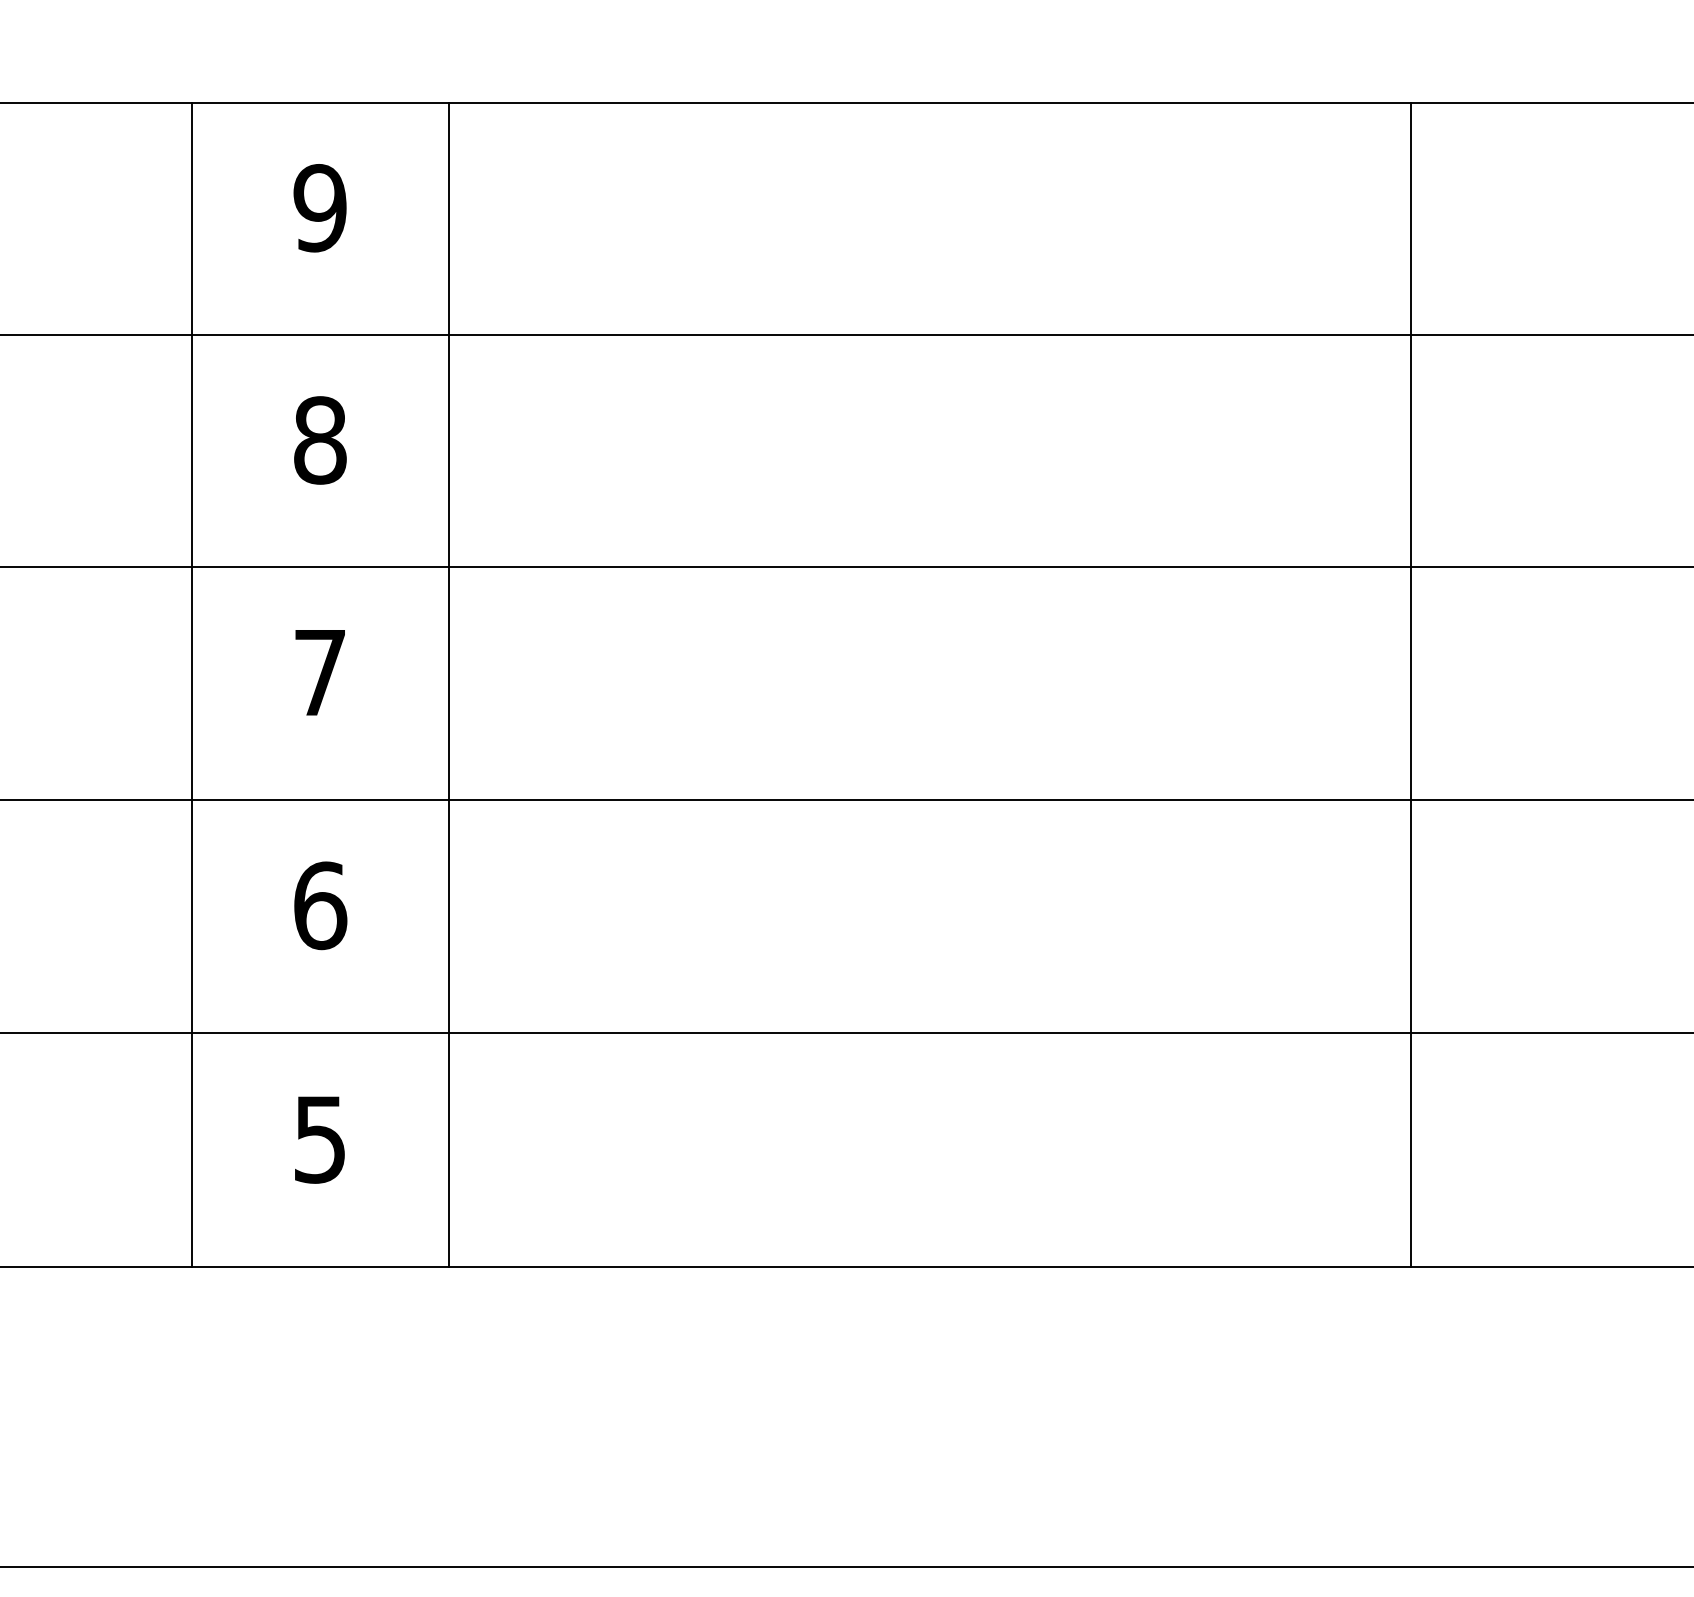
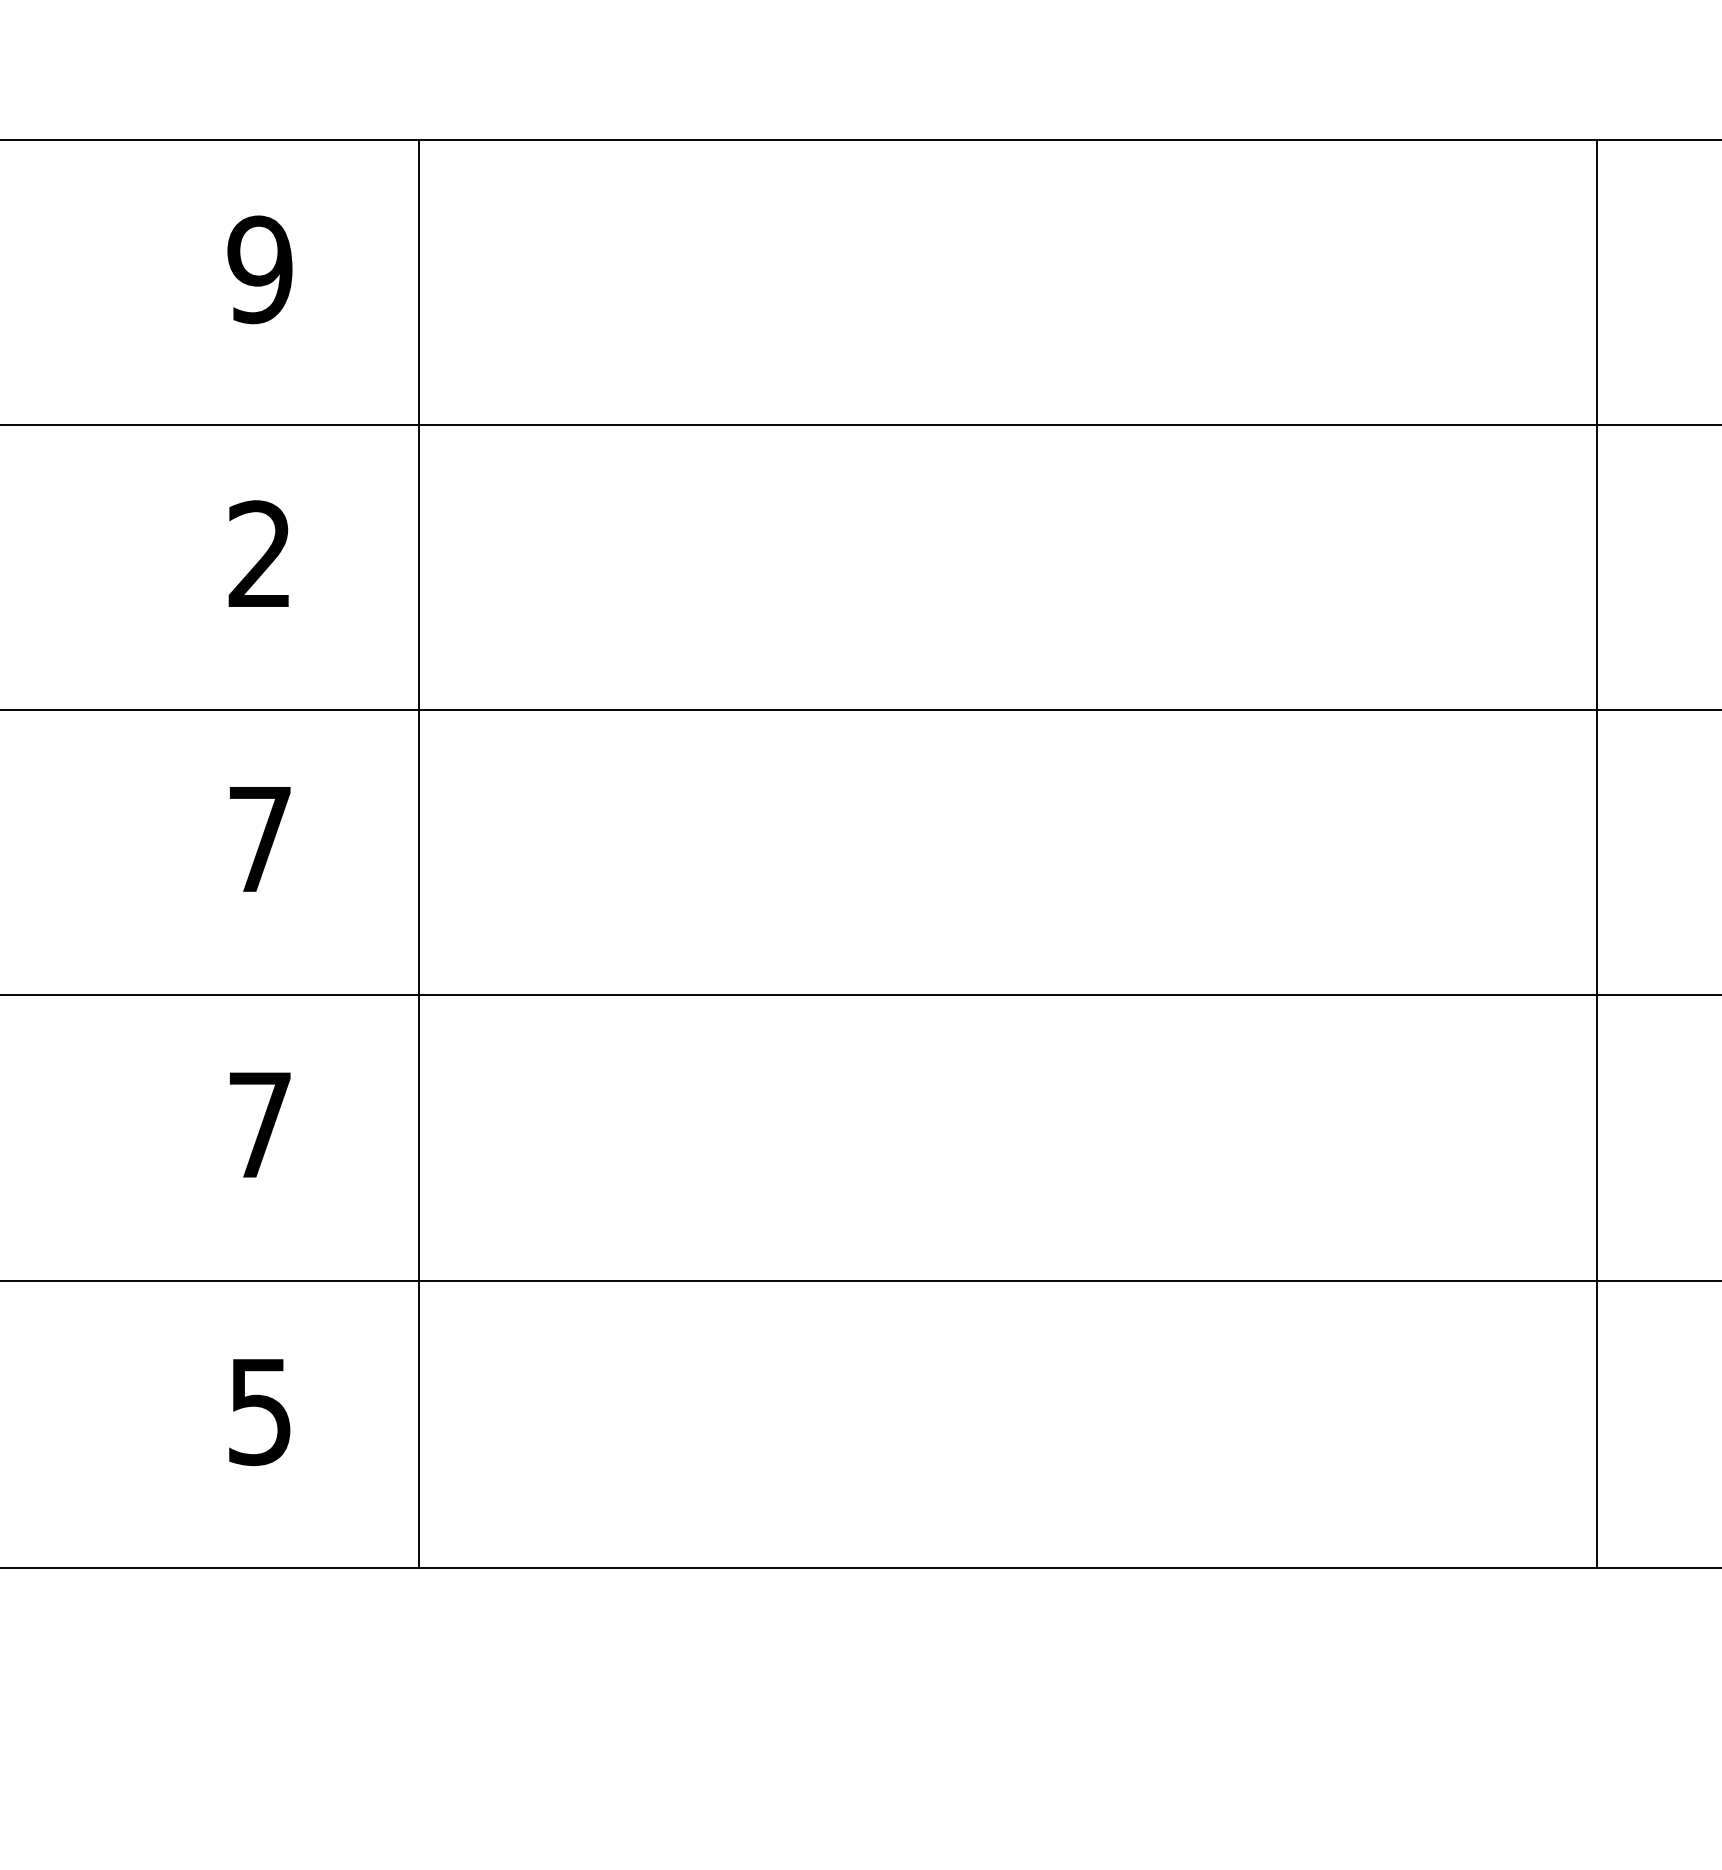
text: (320, 440) -> (260, 554), 8 -> 2
line: (191, 684) -> (102, 853), removed
text: (320, 905) -> (260, 1124), 6 -> 7

